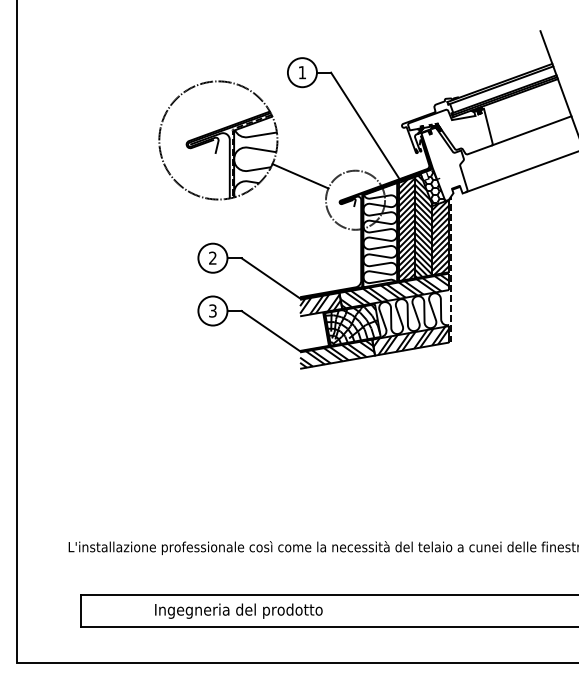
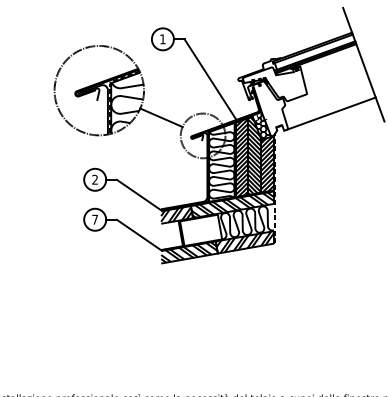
line: (531, 130) -> (336, 83), removed
text: (212, 310) -> (94, 219), 3 -> 7
hatch: (352, 324) -> (200, 229), removed

